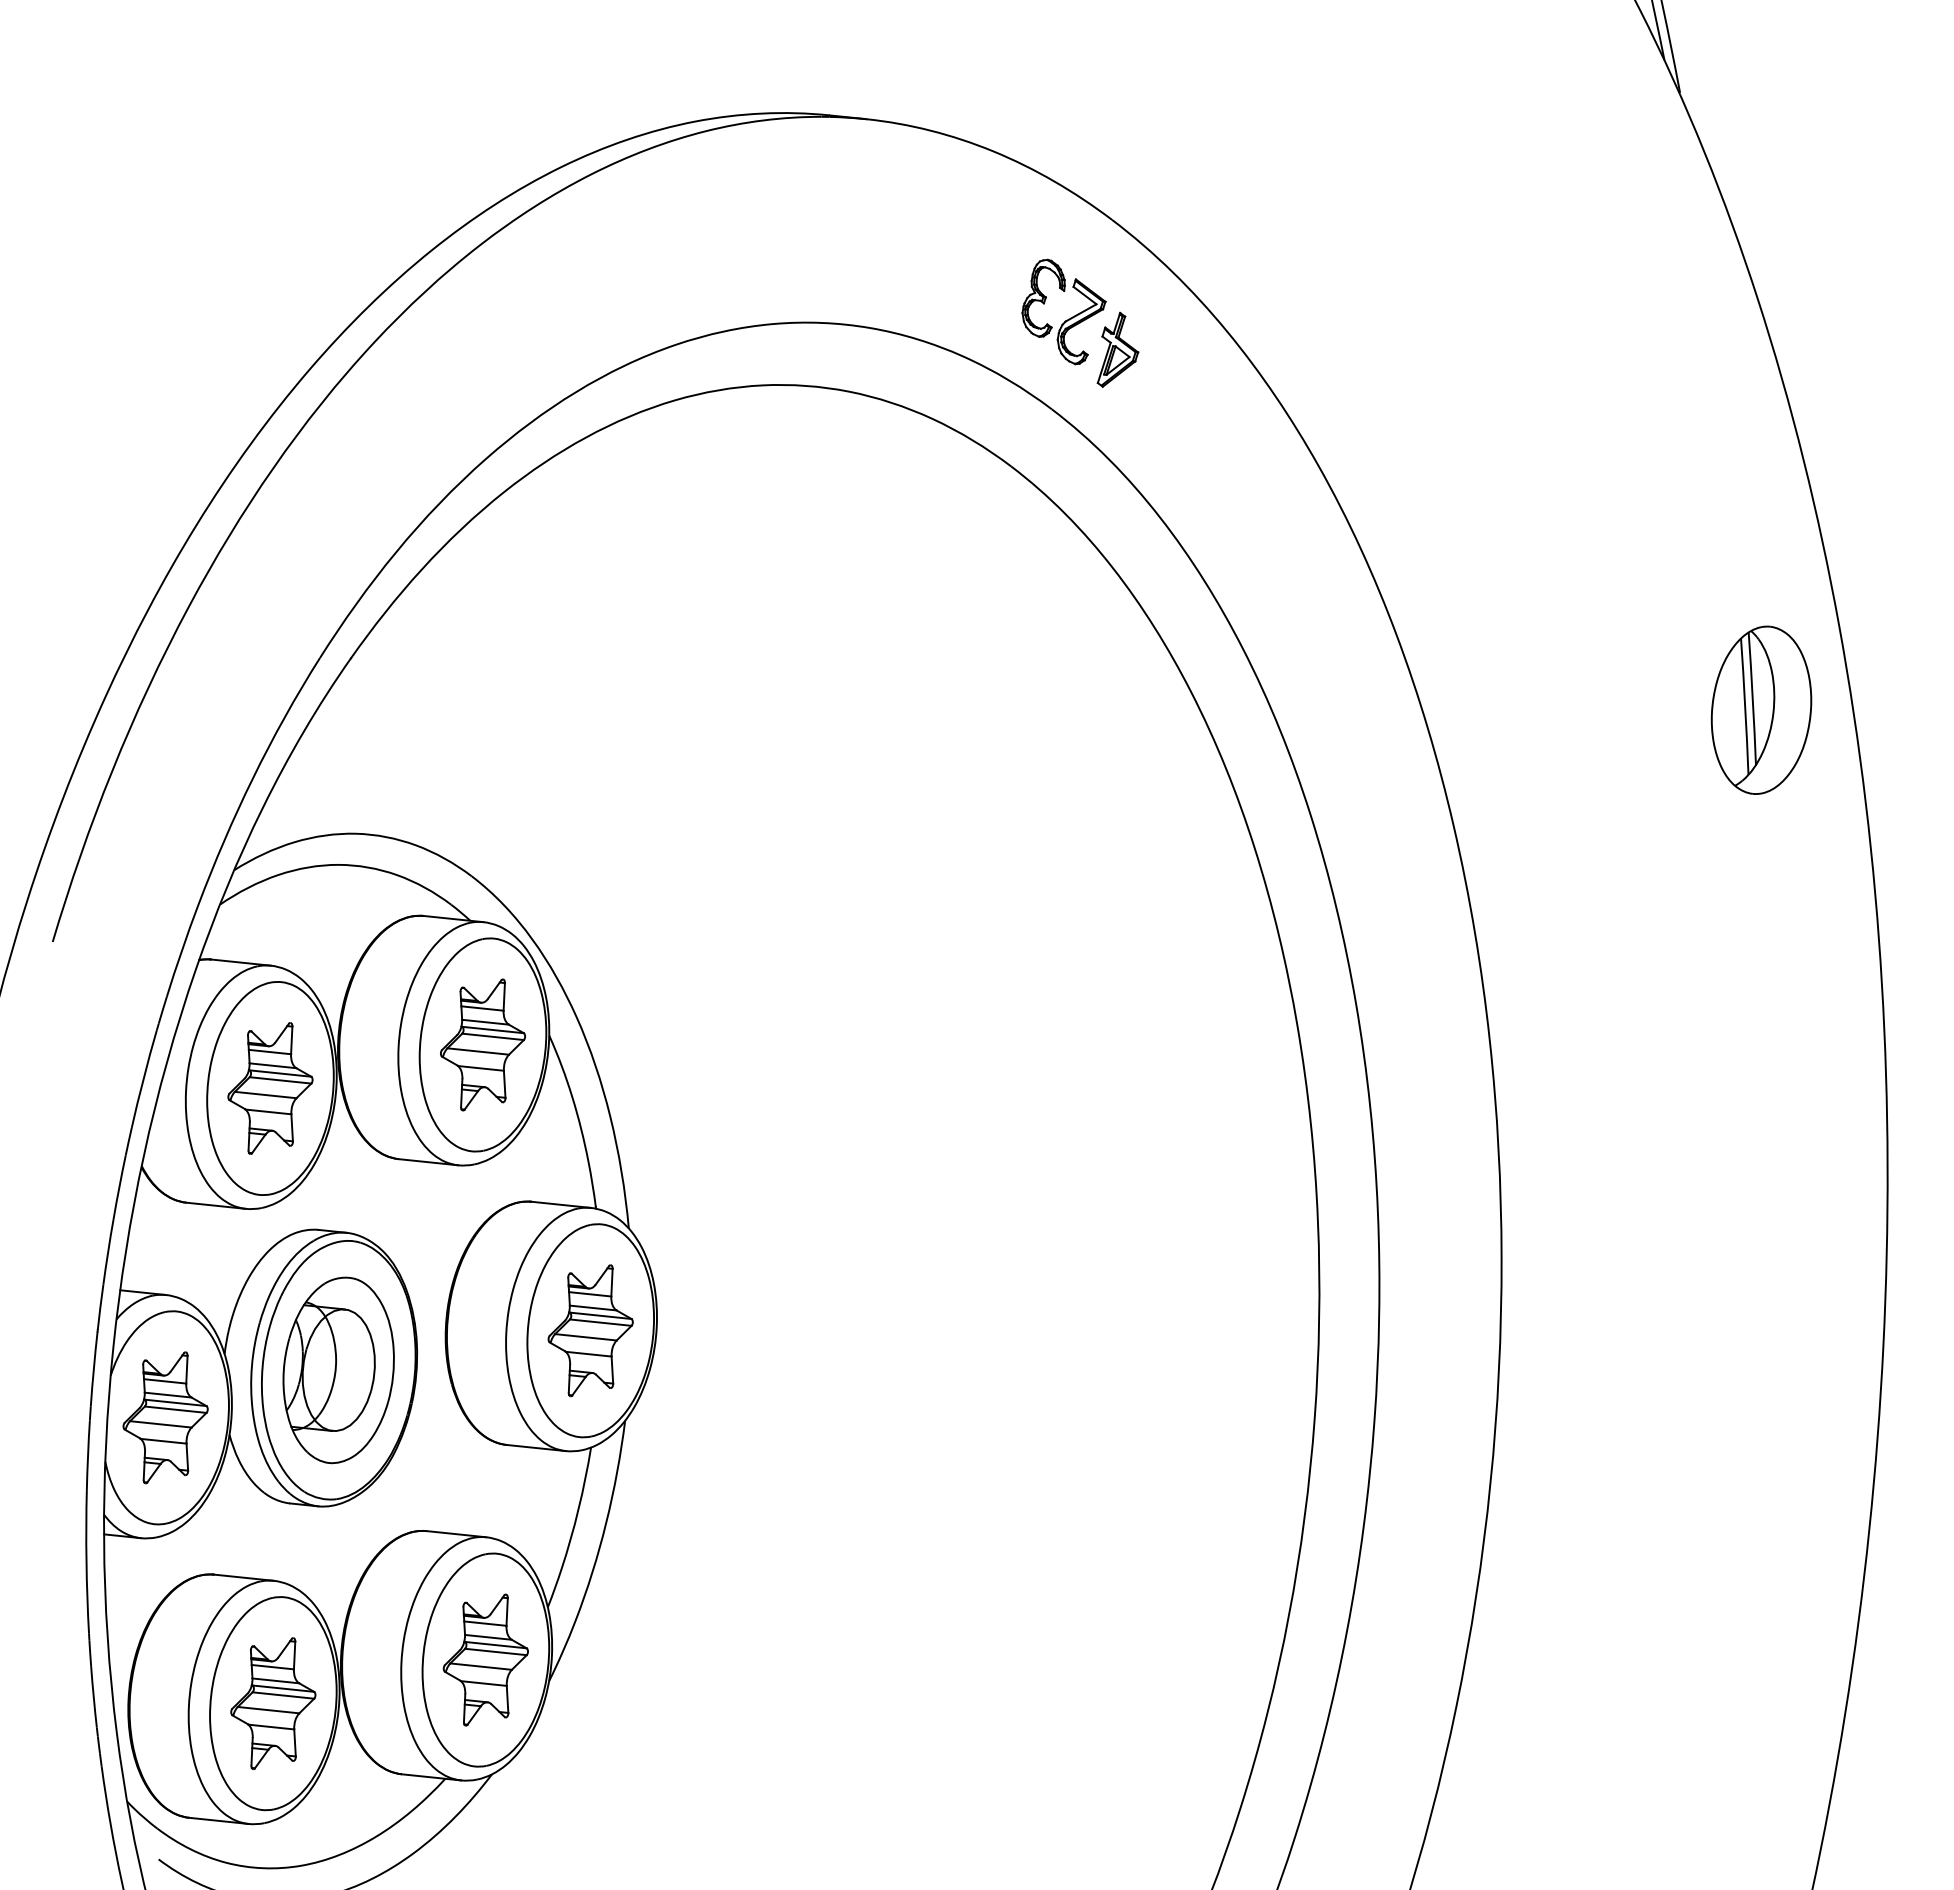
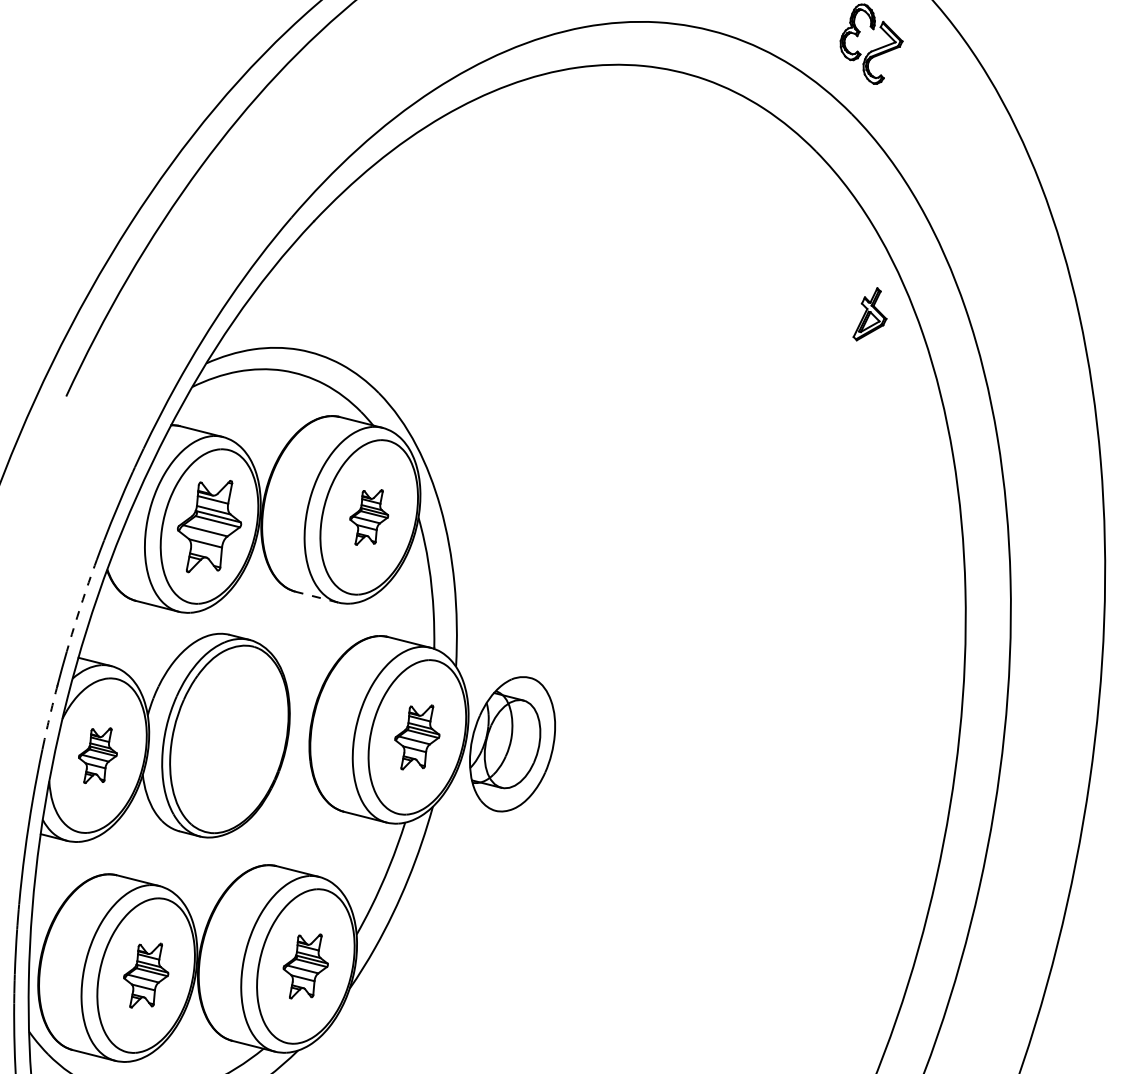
part: (1117, 349) -> (871, 314), moved
part: (482, 1044) -> (368, 517), size x0.6
line: (428, 1162) -> (316, 597), solid -> dashed
arc: (113, 1219) -> (81, 605), solid -> dashed
part: (590, 1330) -> (417, 737), size x0.7
arc: (93, 1368) -> (50, 712), solid -> dashed
part: (338, 1370) -> (512, 744), moved
part: (165, 1417) -> (97, 755), size x0.6
part: (485, 1659) -> (305, 966), size x0.7
part: (273, 1703) -> (146, 975), size x0.7

